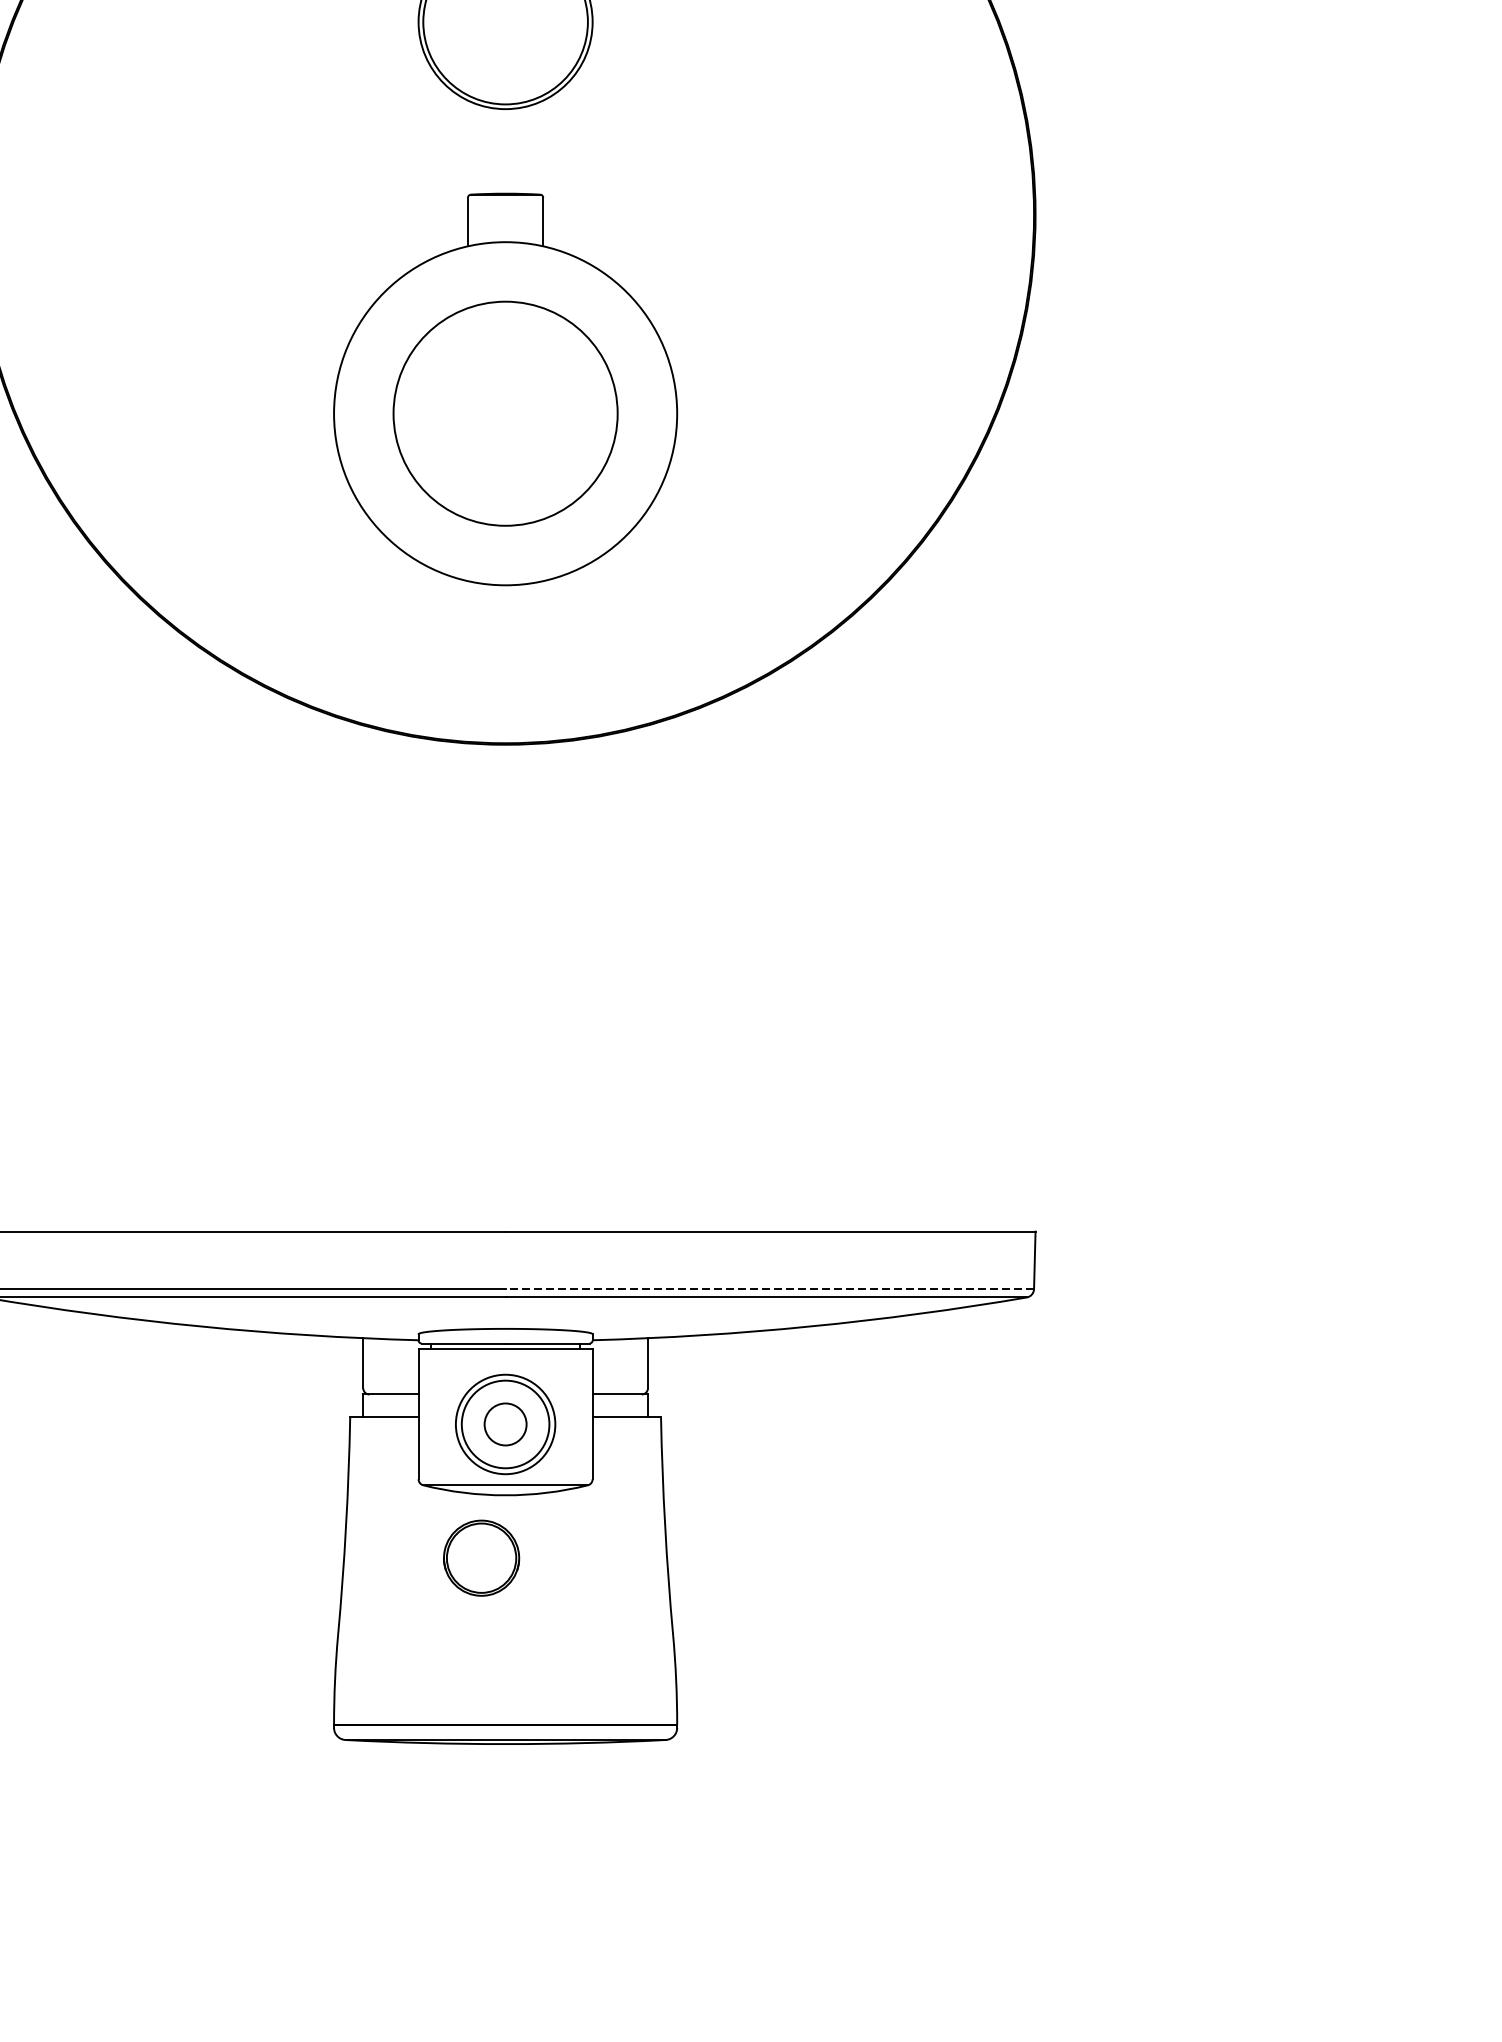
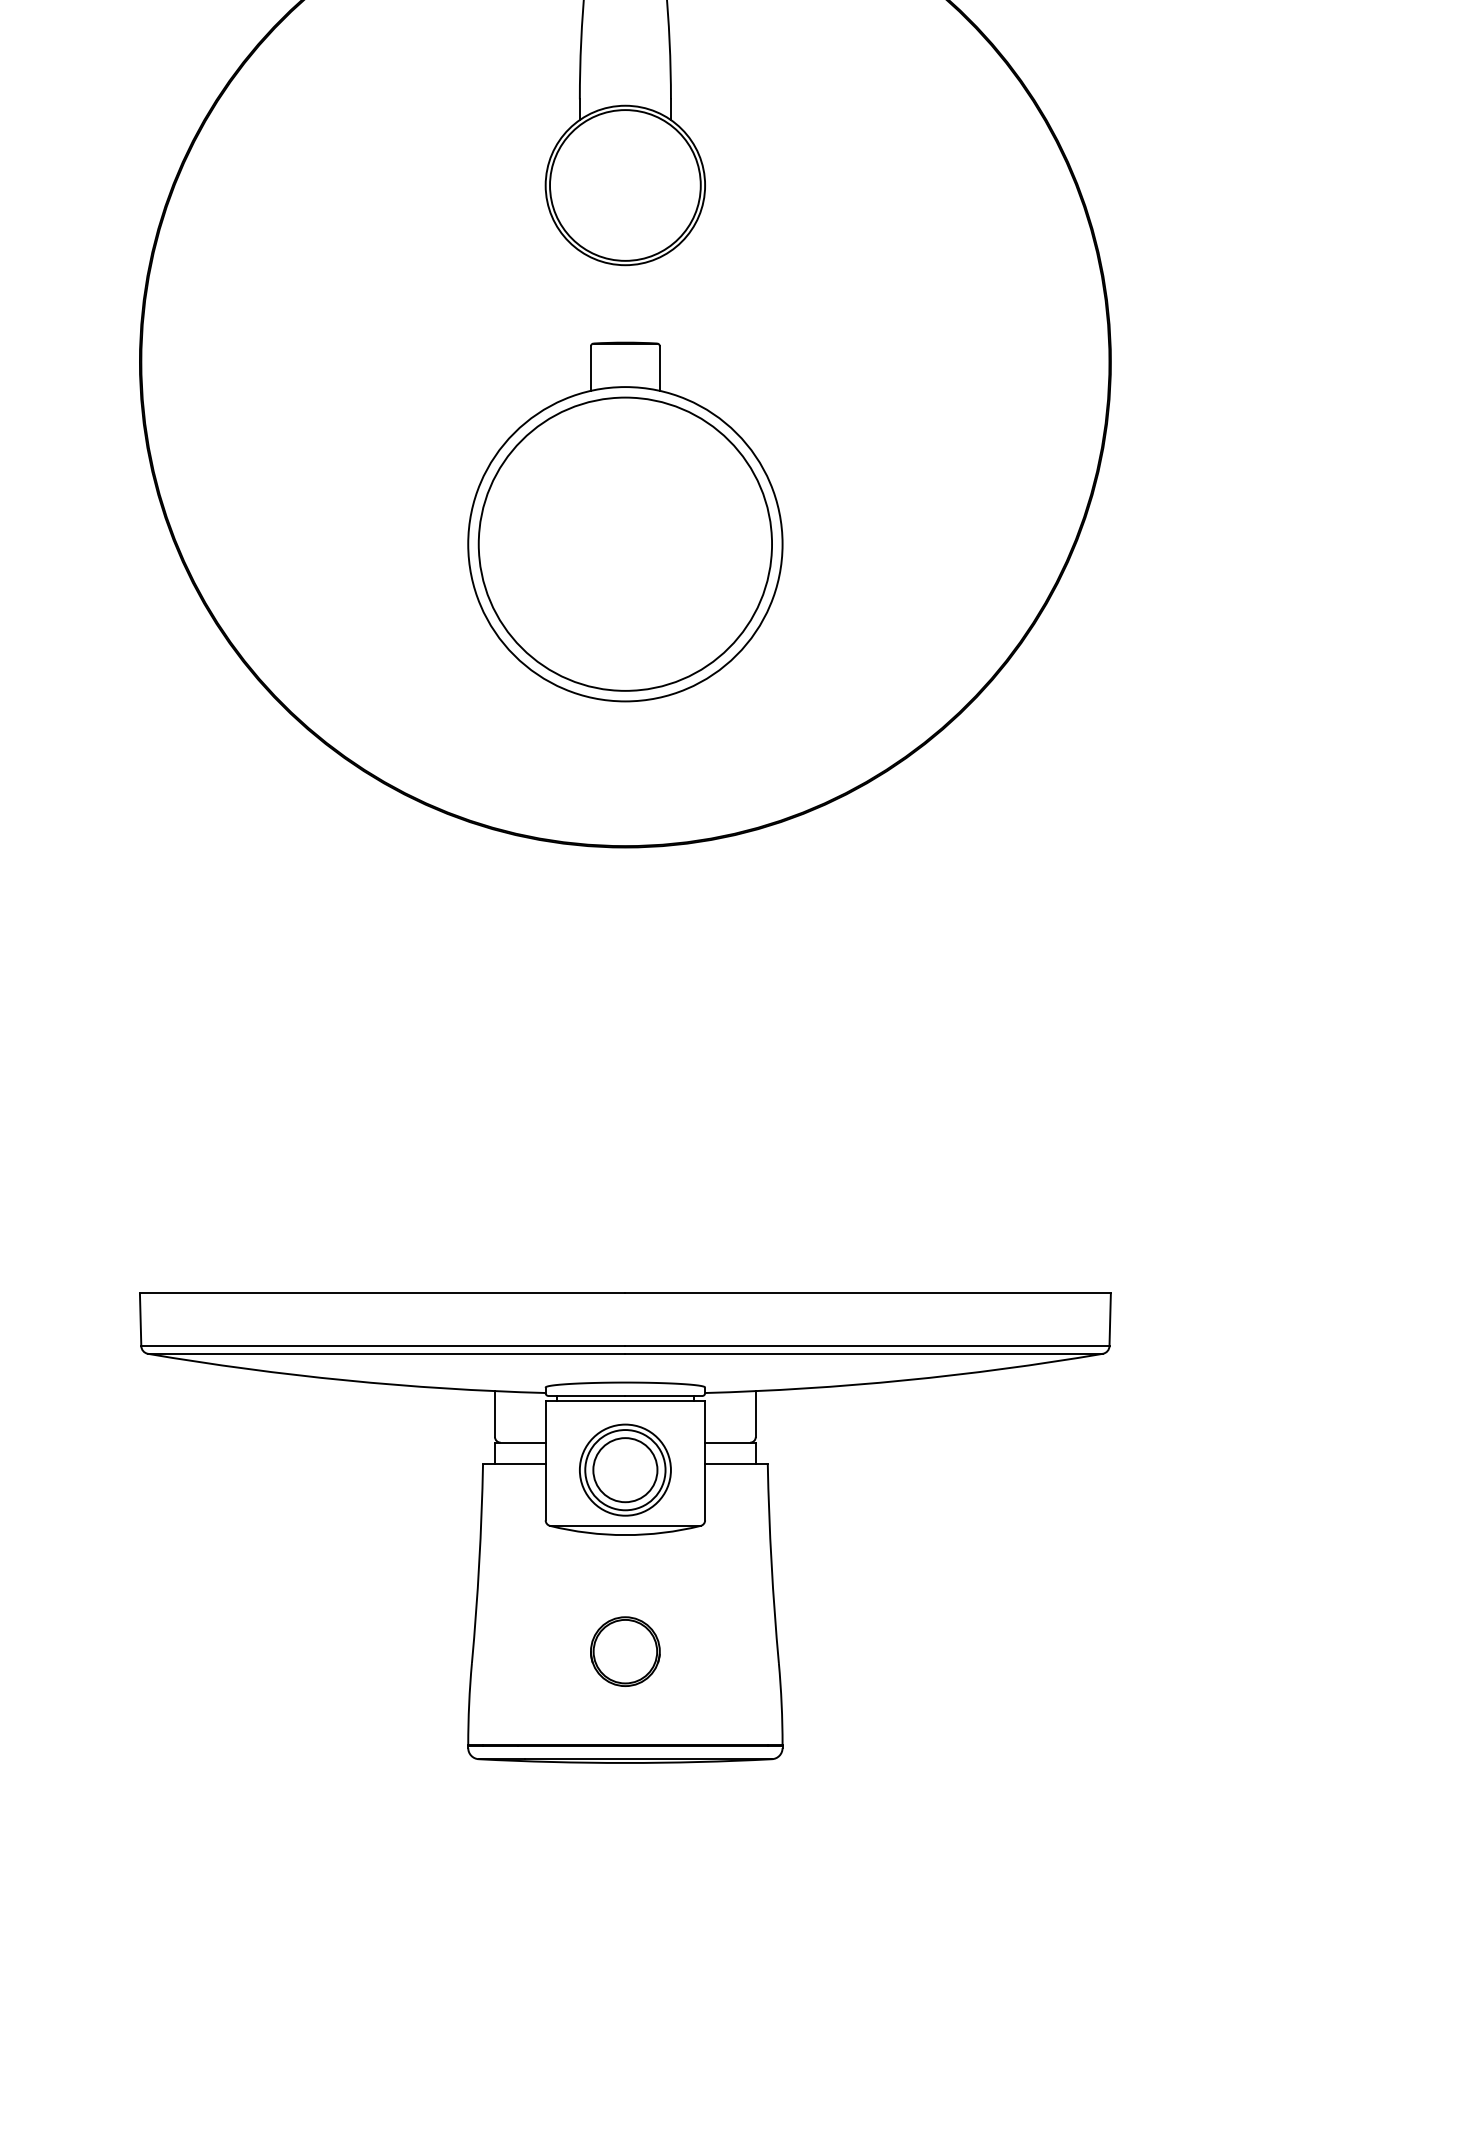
circle: (505, 412) -> (625, 543), size x1.43
line: (768, 1289) -> (866, 1346), dashed -> solid
circle: (505, 1424) -> (625, 1470), size x1.67
part: (481, 1558) -> (625, 1651), moved

